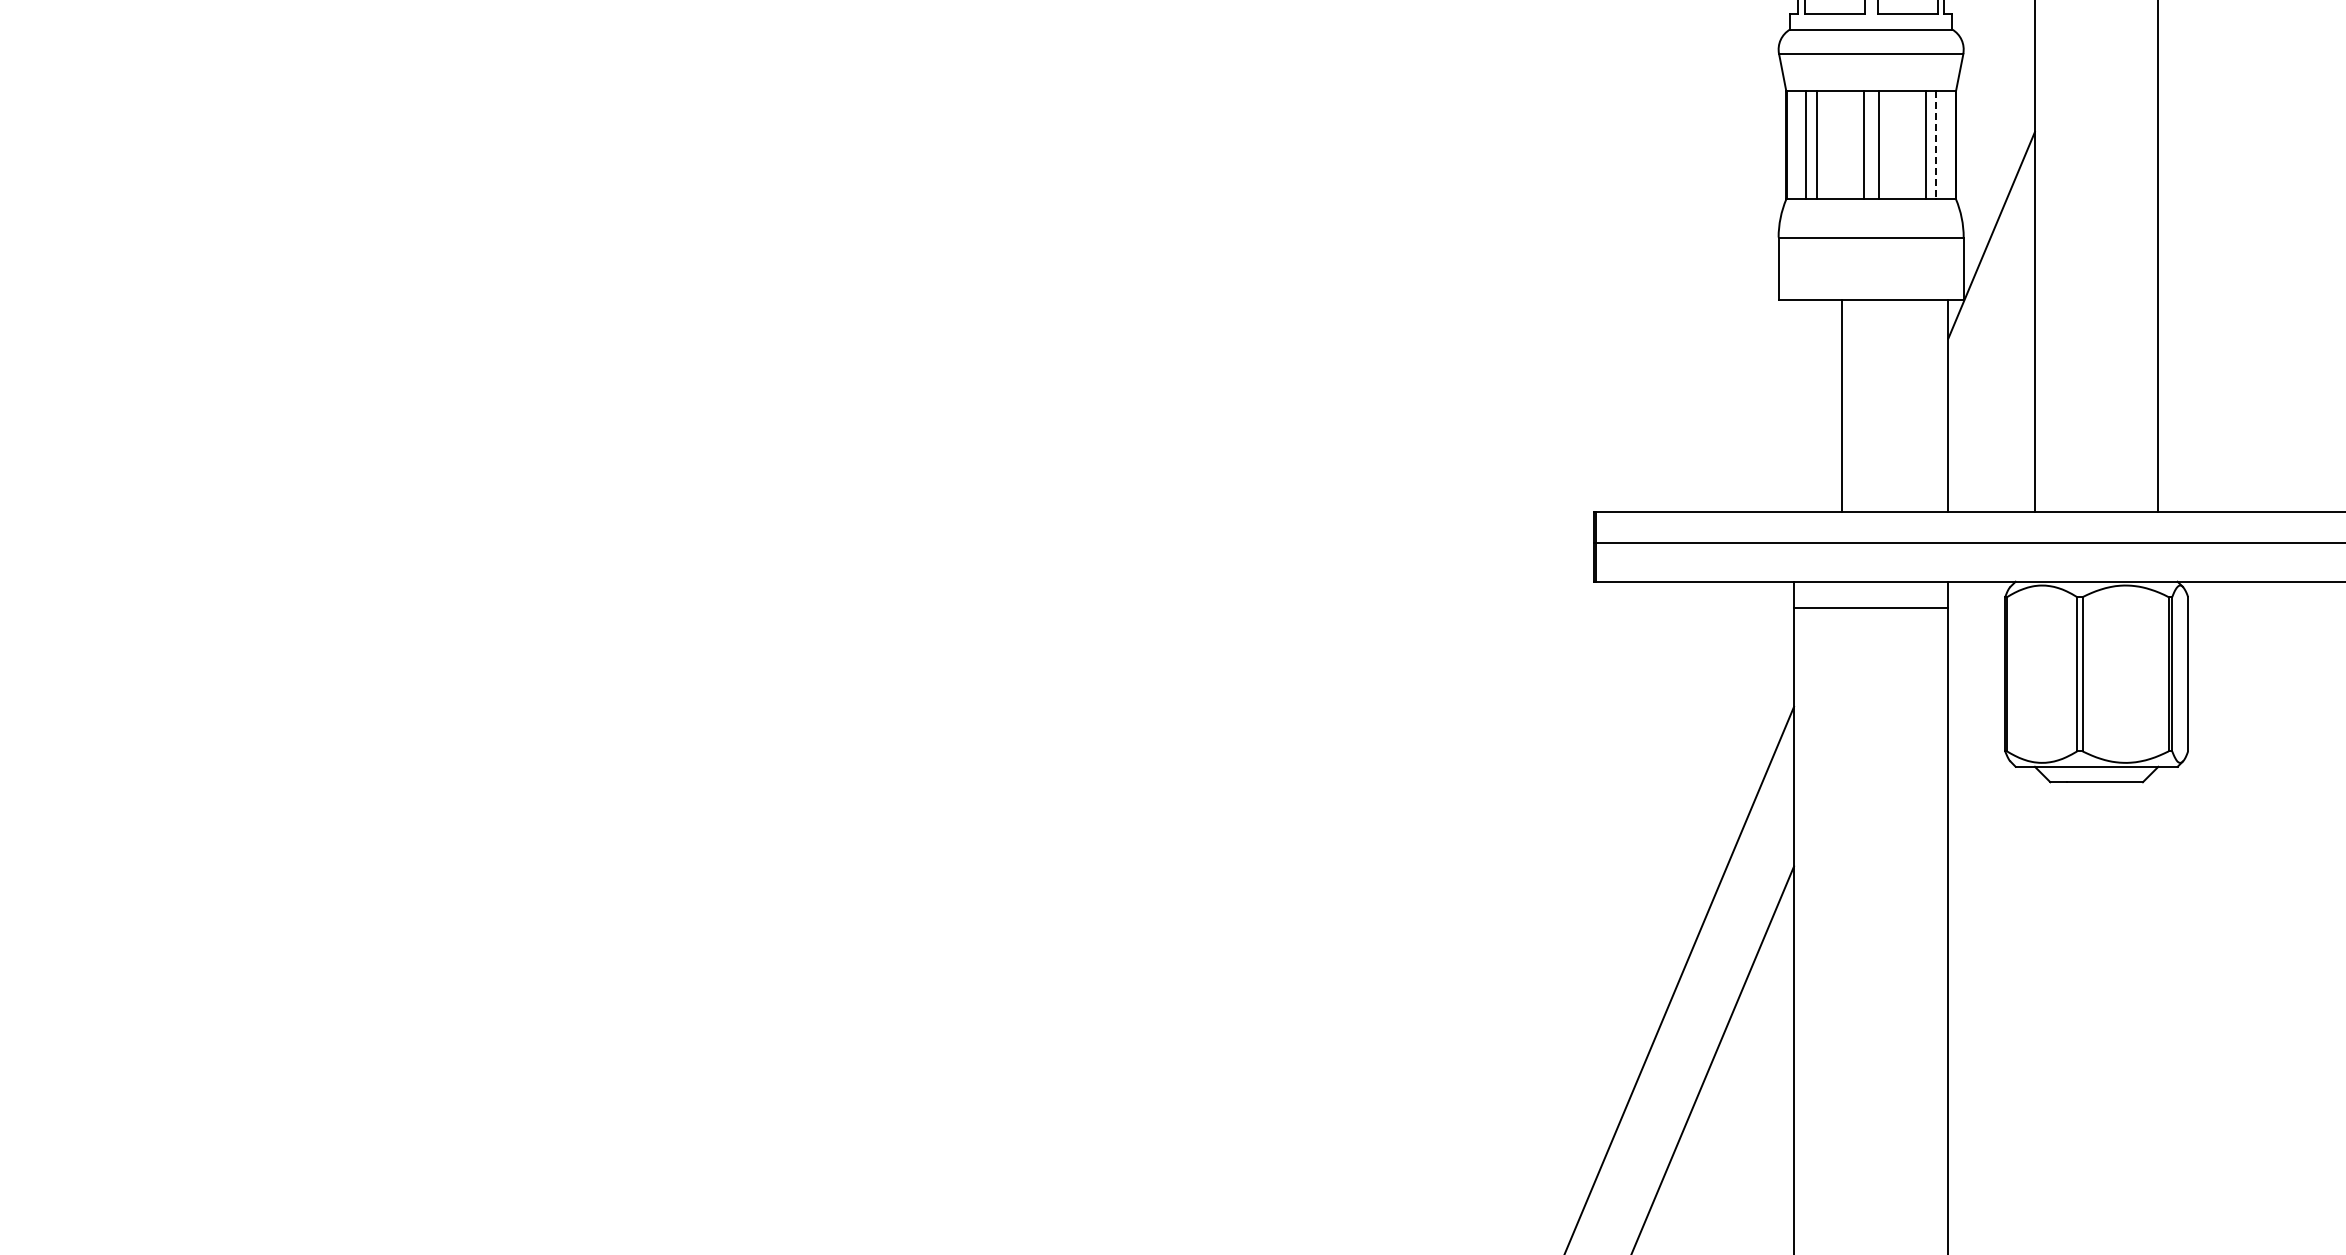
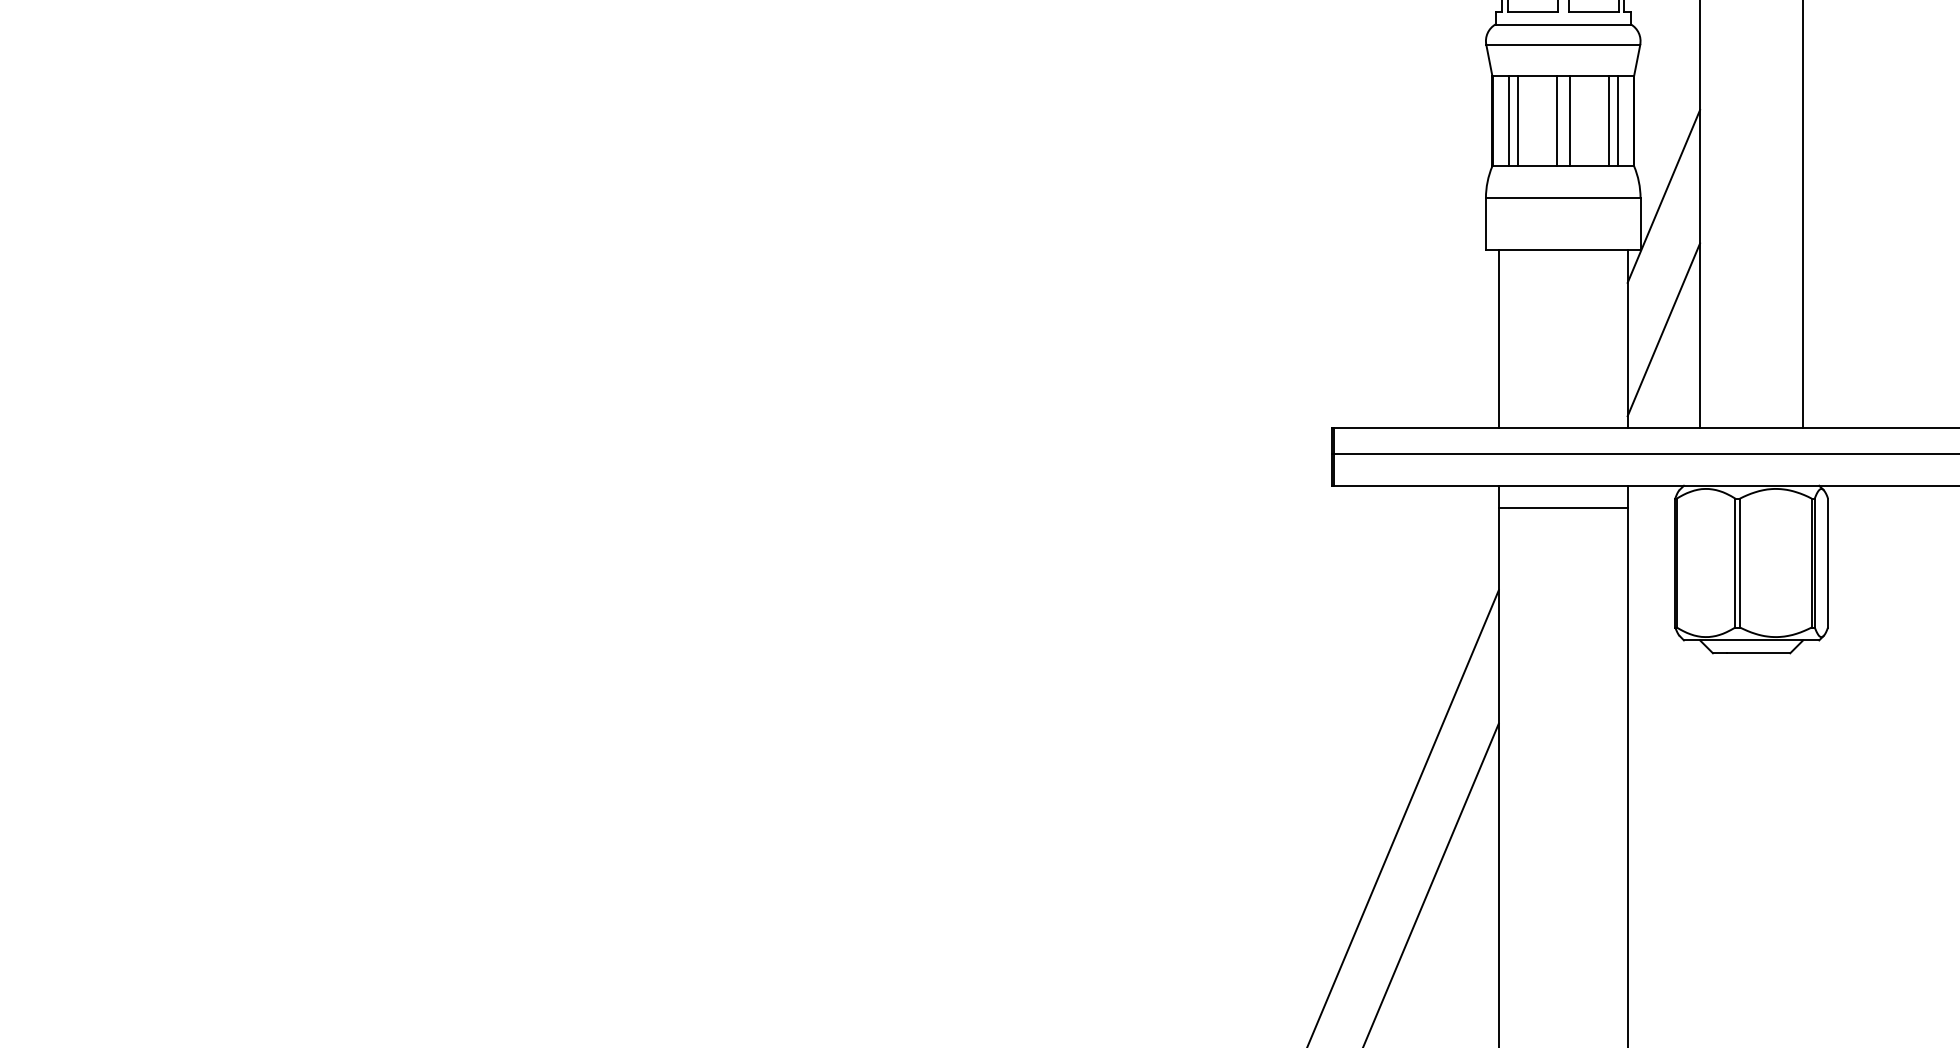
line: (1936, 145) -> (1617, 121), dashed -> solid
line: (1991, 394) -> (1663, 329), added
line: (1842, 405) -> (1499, 338), moved

